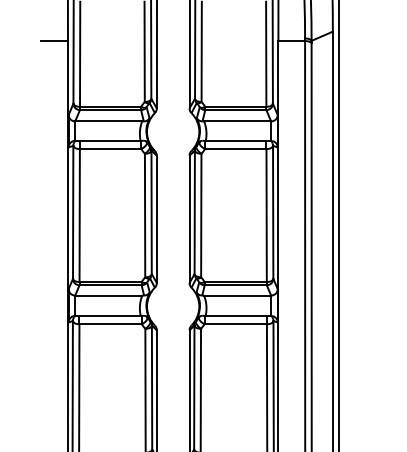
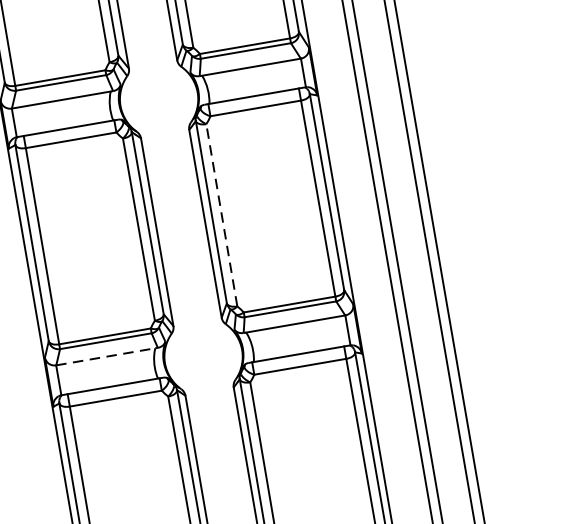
line: (201, 215) -> (222, 215), solid -> dashed
line: (108, 295) -> (105, 356), solid -> dashed

